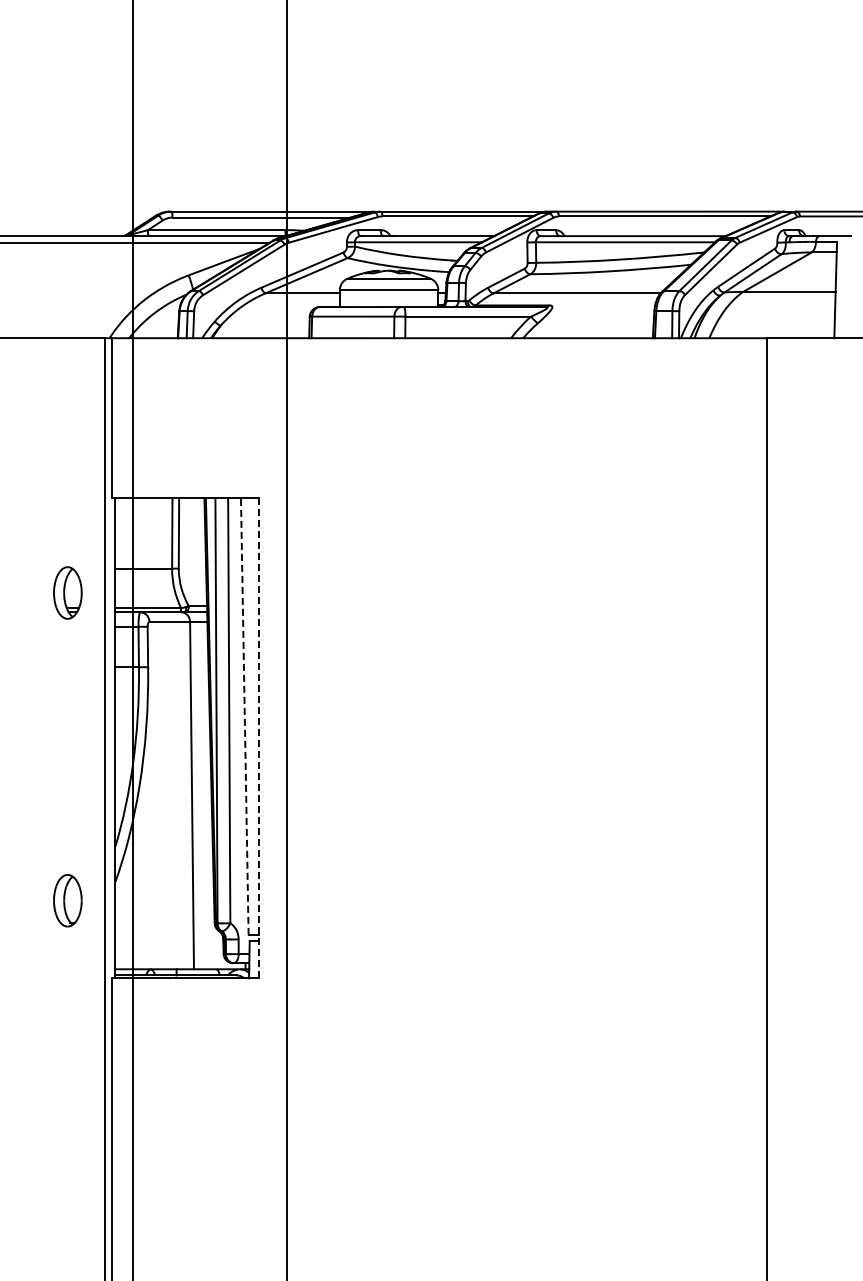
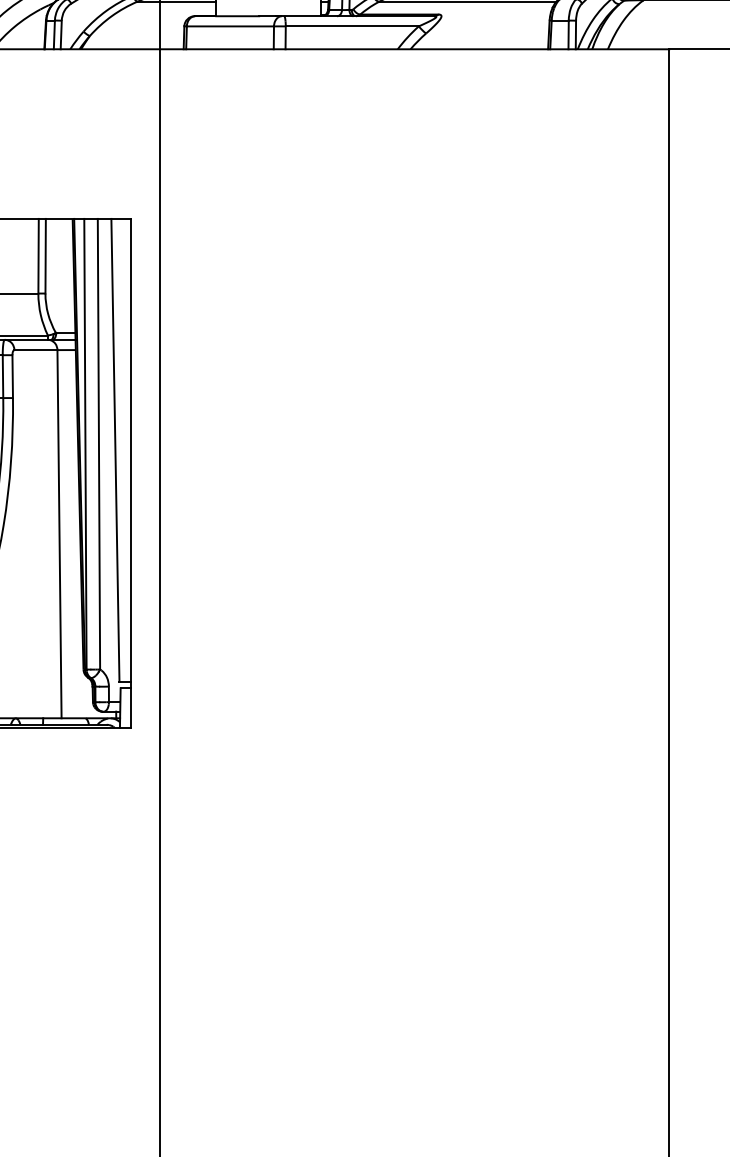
line: (244, 716) -> (115, 450), dashed -> solid
line: (259, 738) -> (131, 473), dashed -> solid

